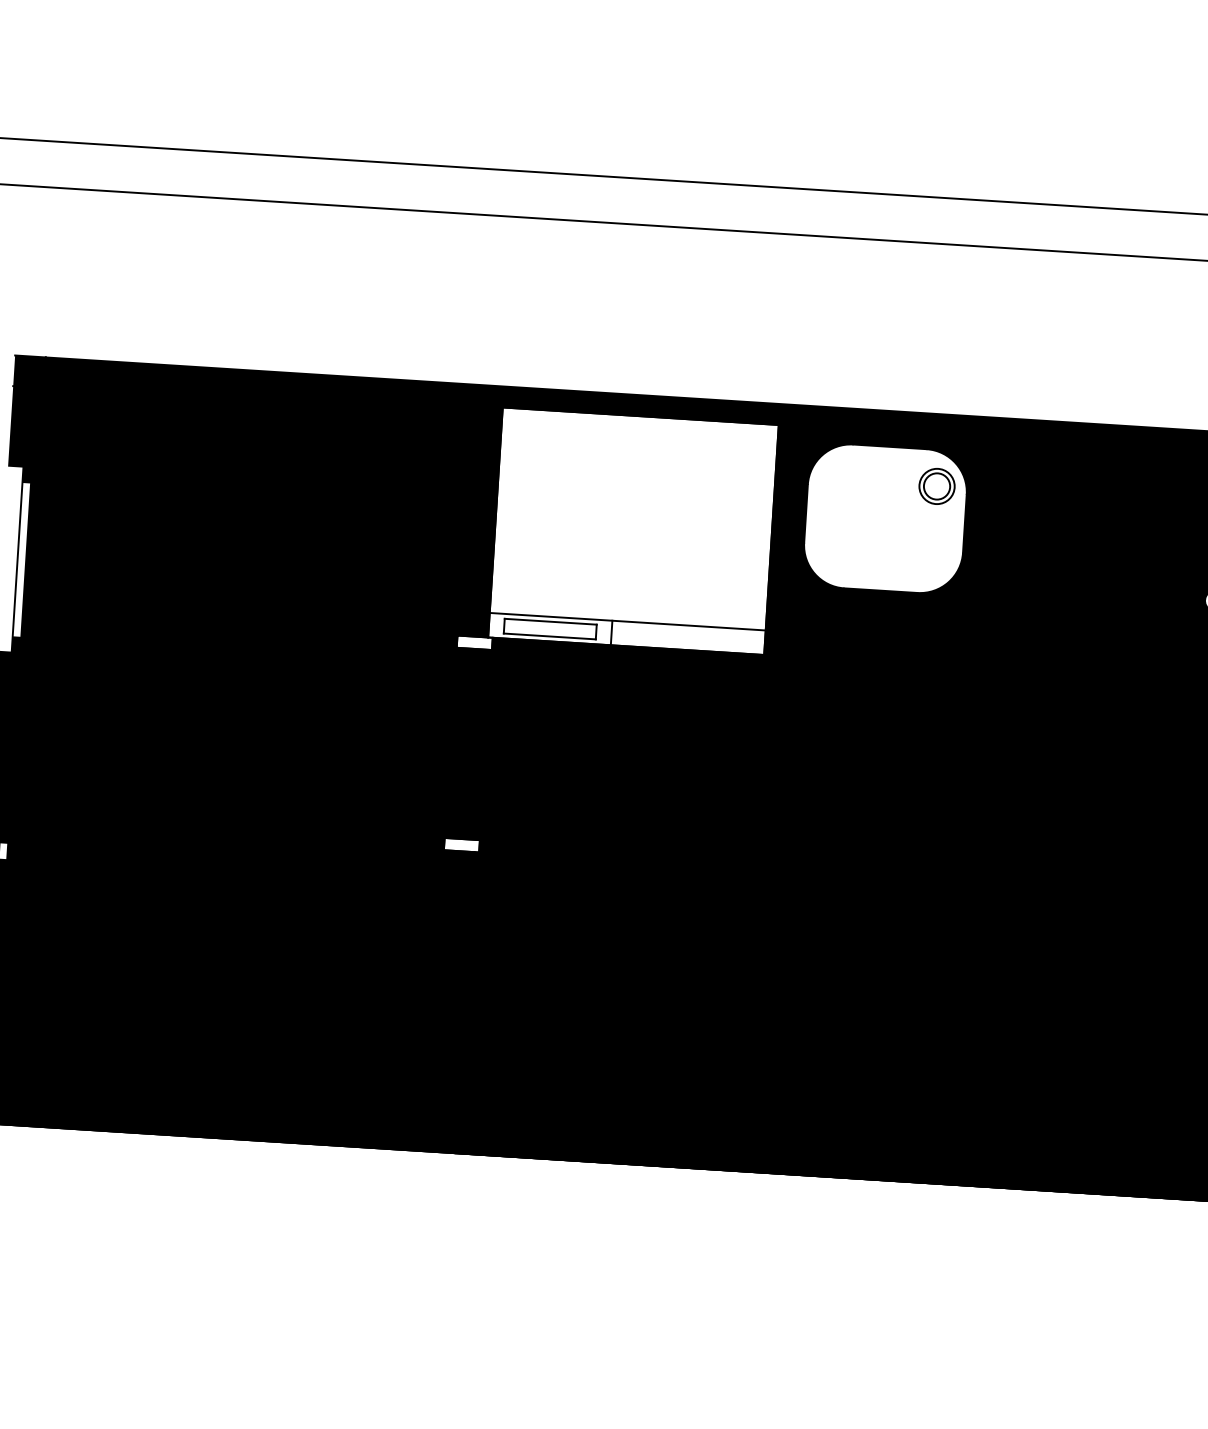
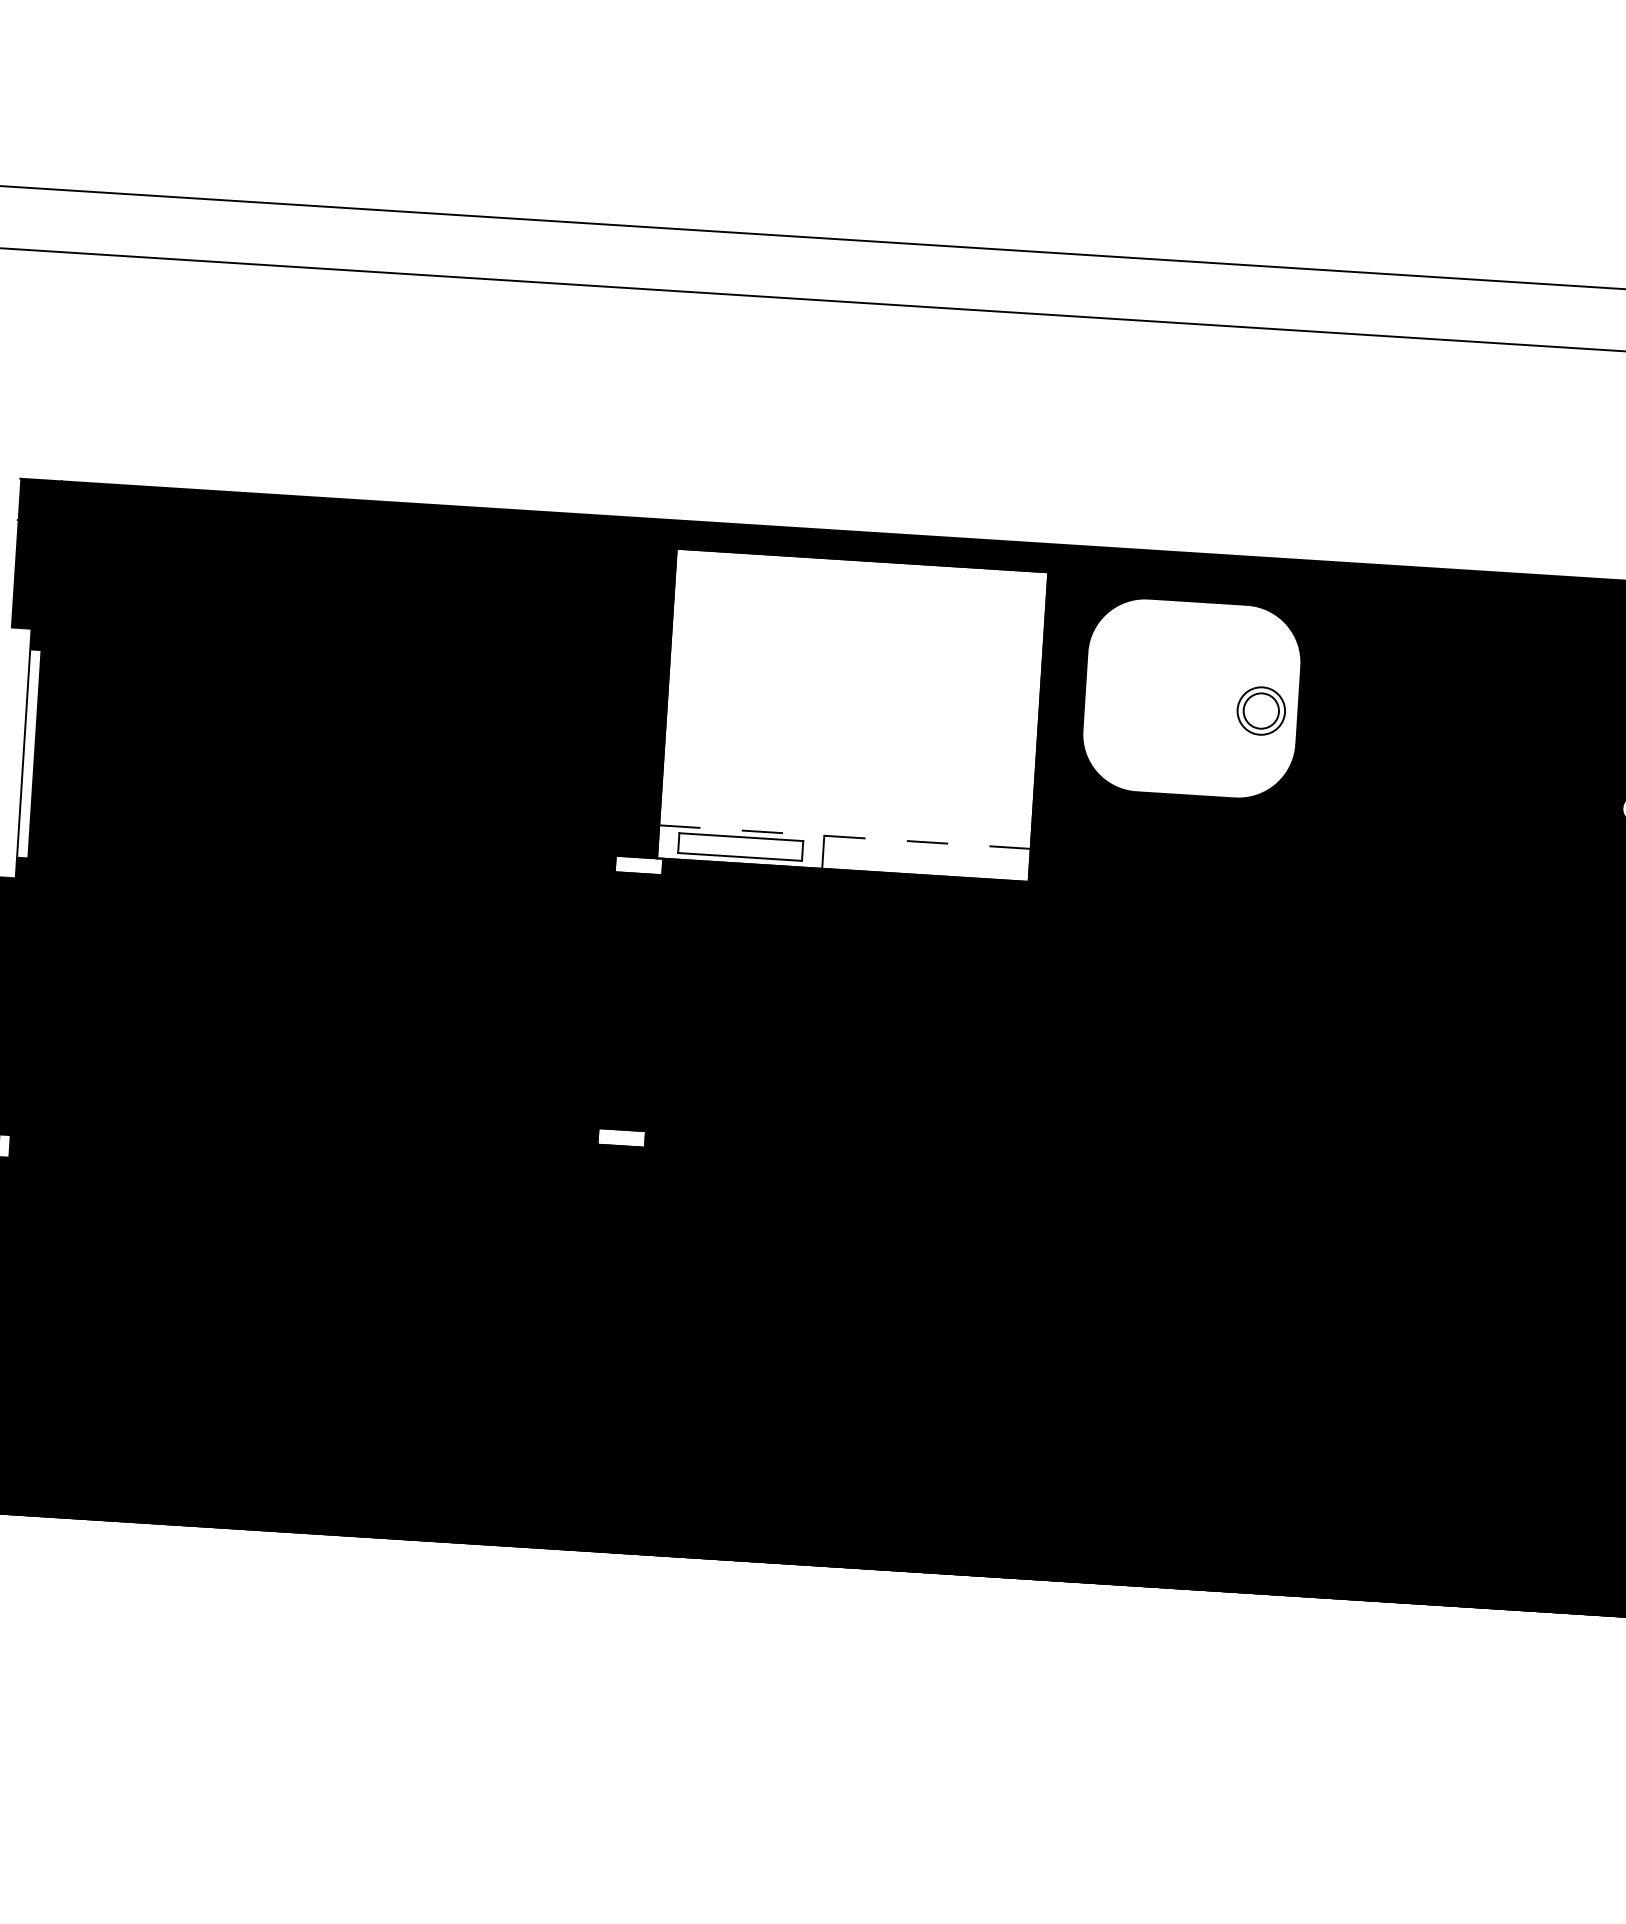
part: (936, 486) -> (1260, 710), moved
line: (628, 622) -> (845, 837), solid -> dashed

